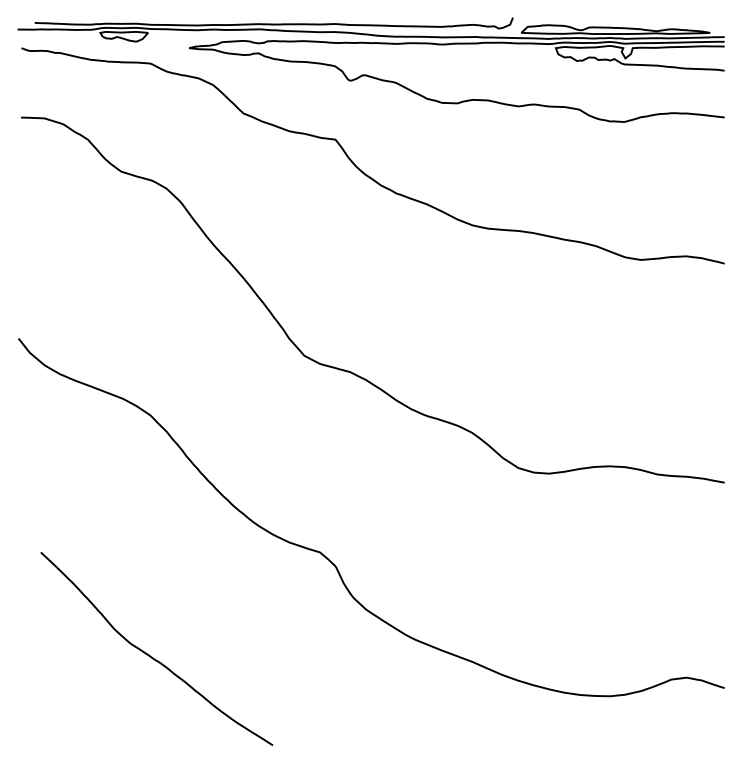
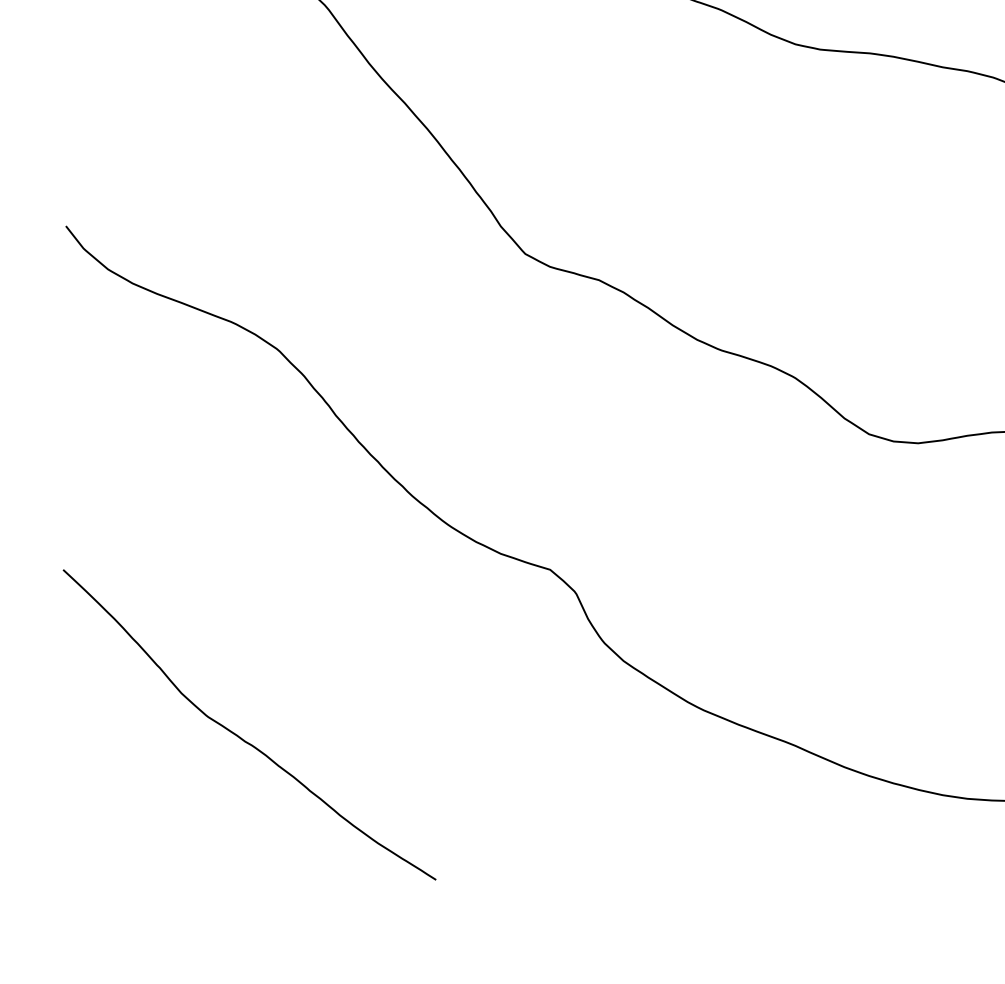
curve: (152, 656) -> (242, 737), moved

